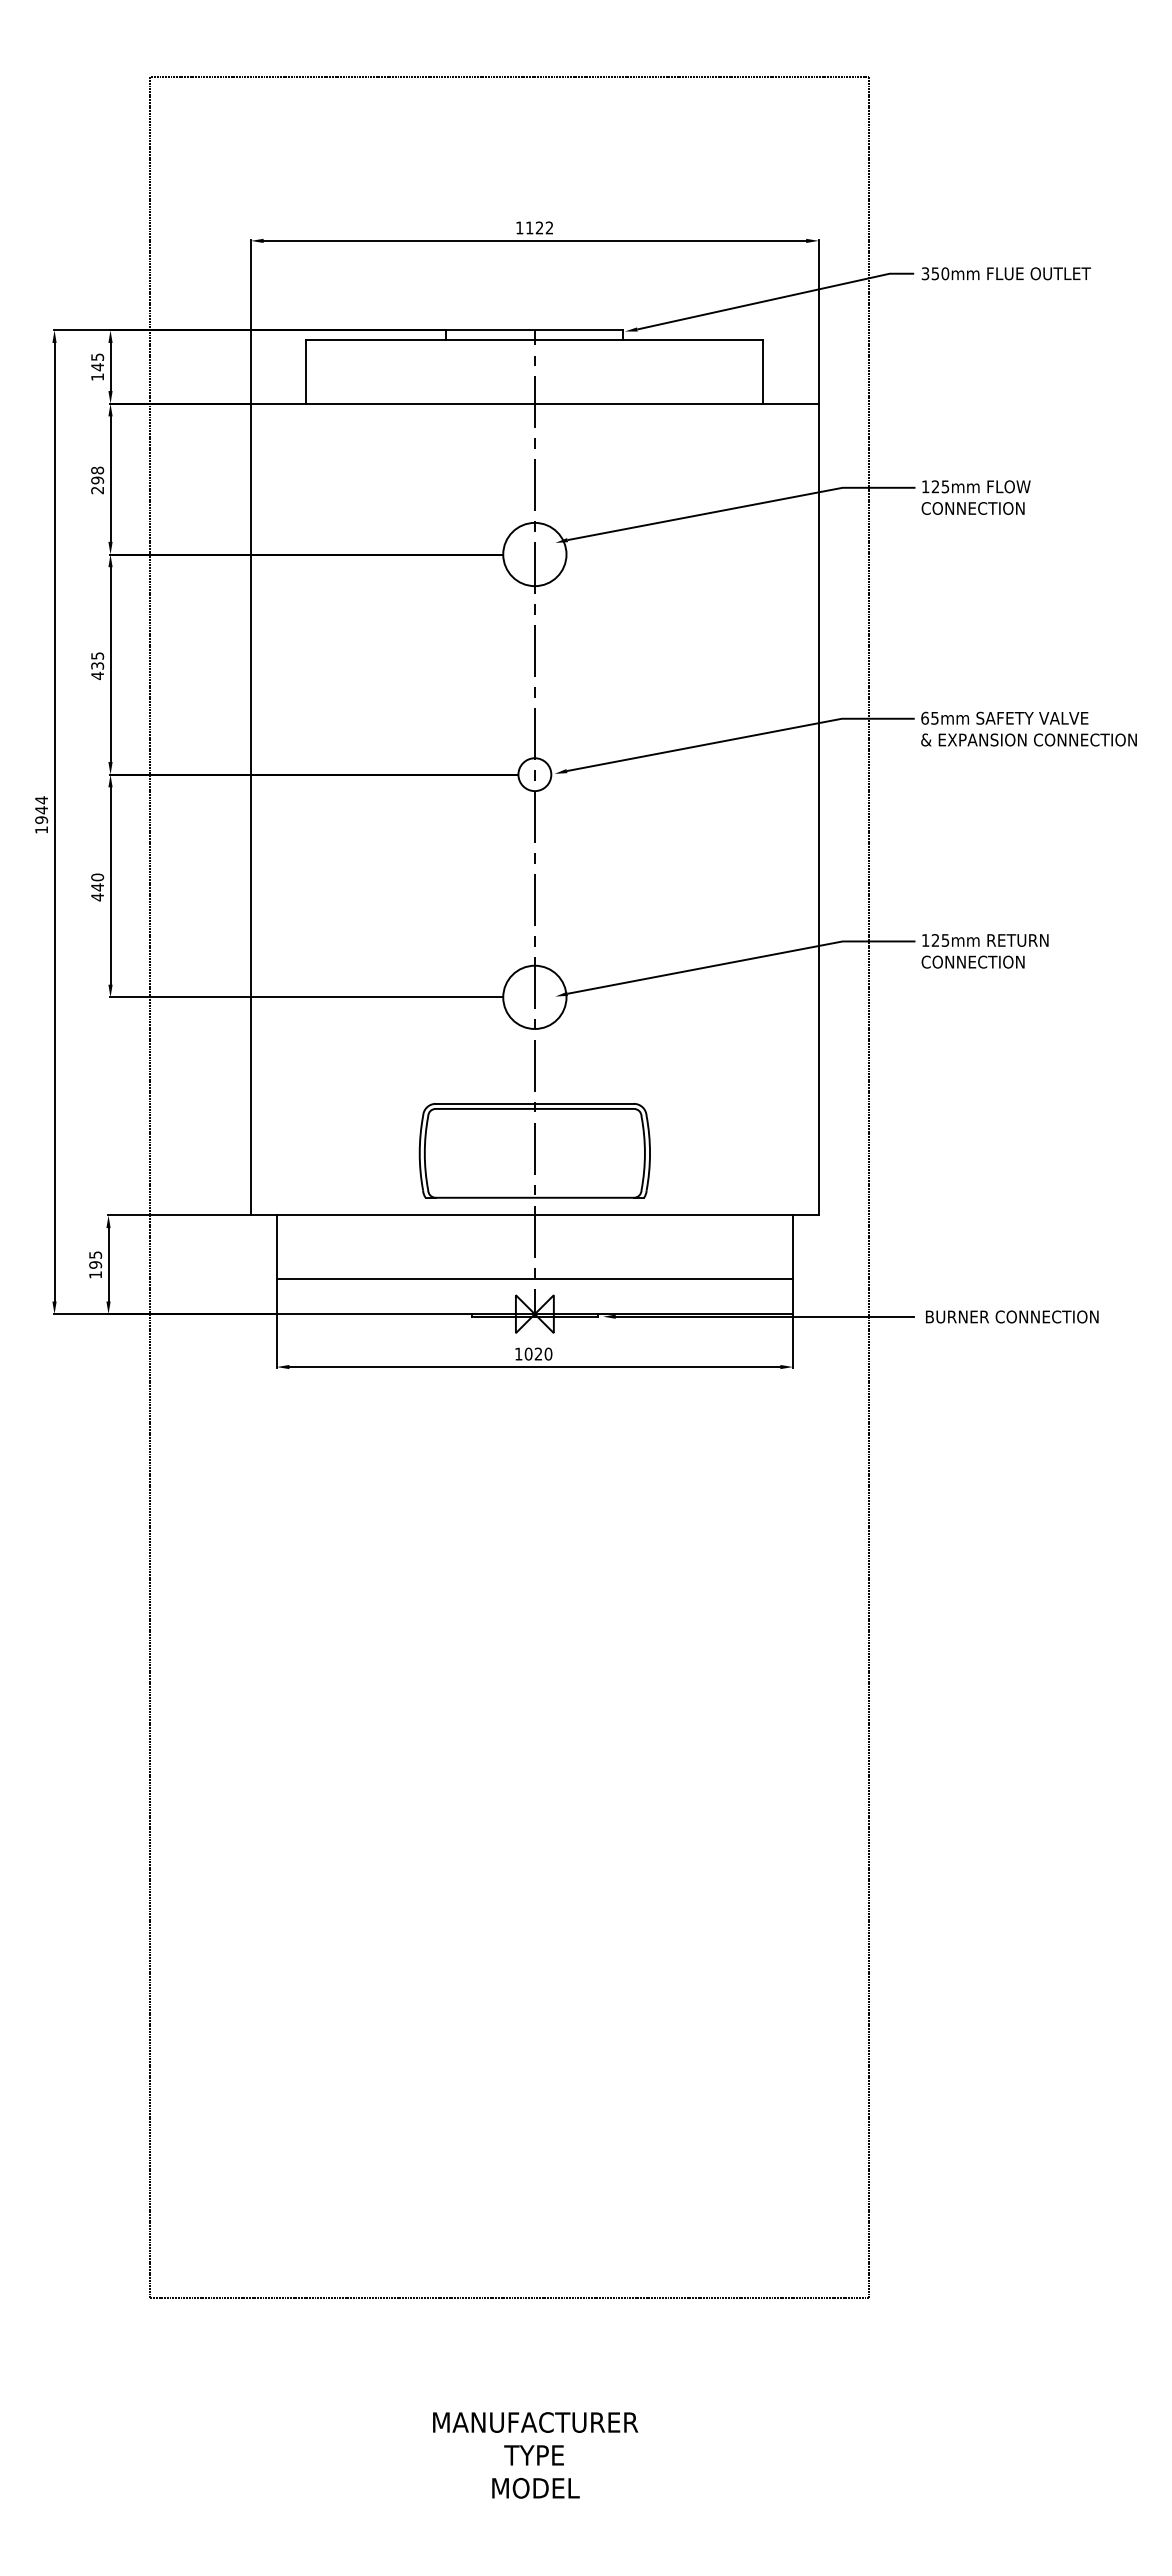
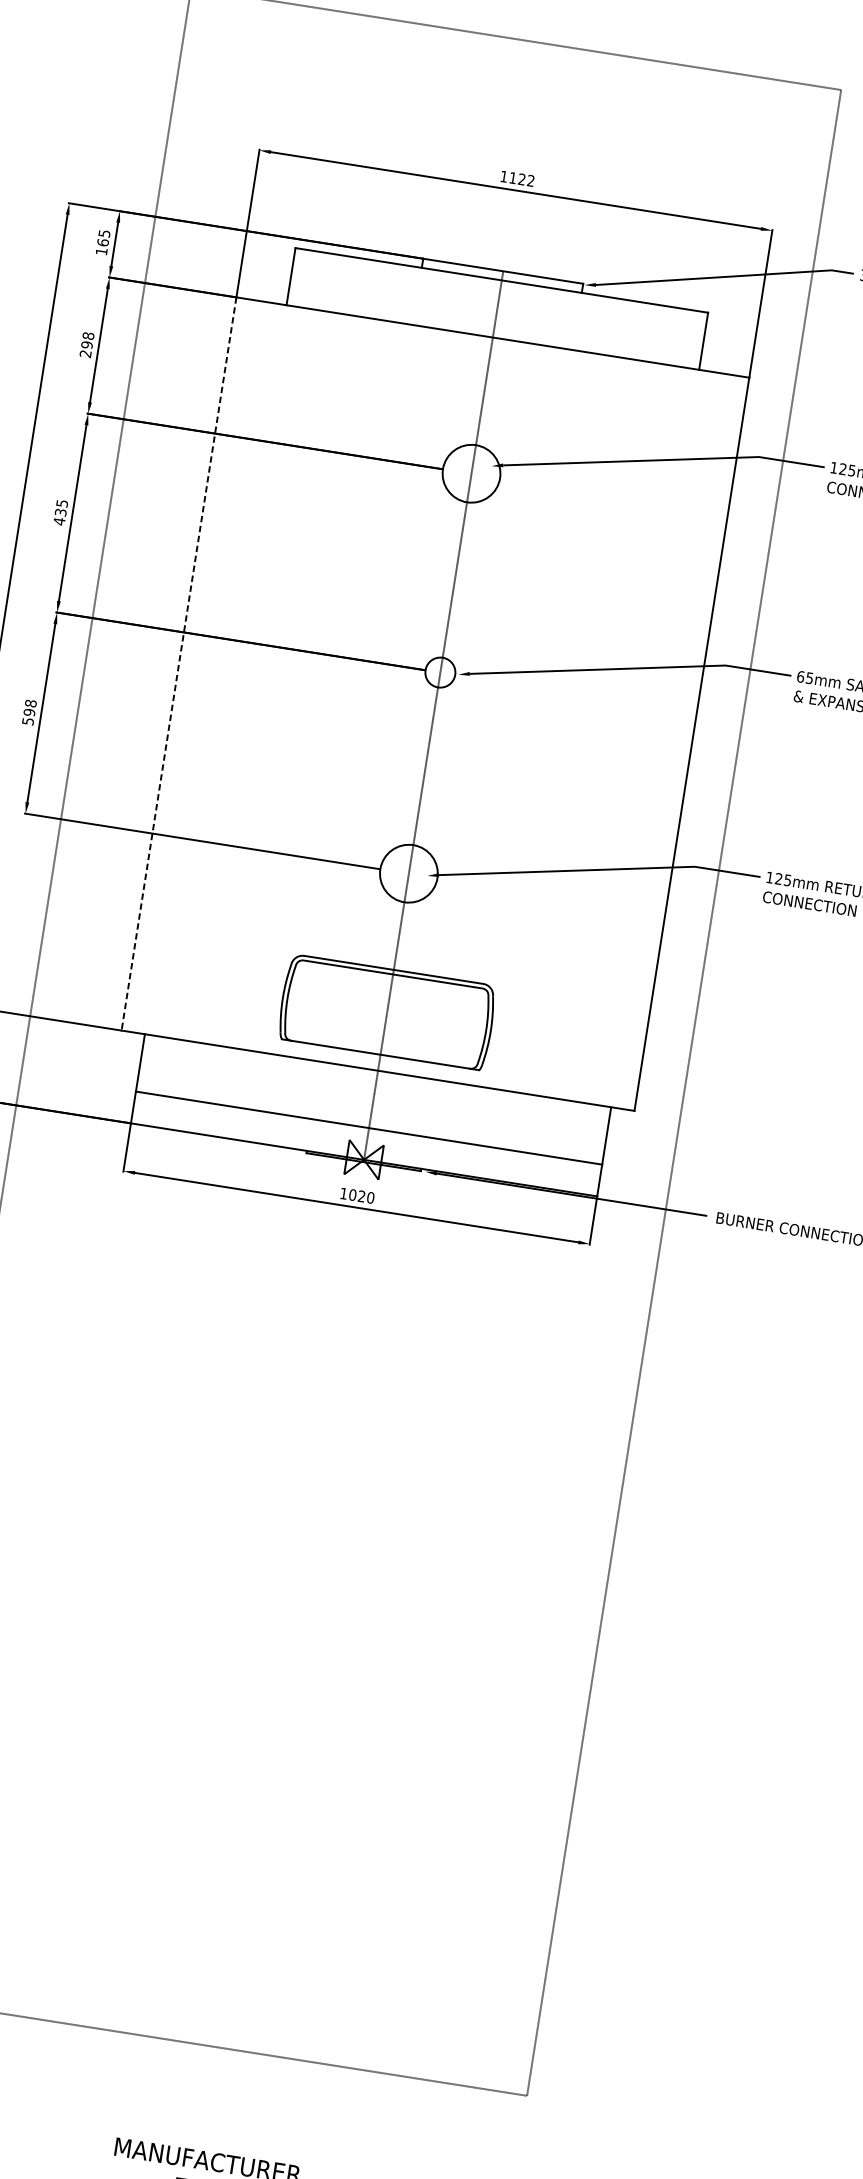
text: (97, 367) -> (102, 242), 145 -> 165
line: (250, 809) -> (178, 663), solid -> dashed
text: (97, 887) -> (29, 712), 440 -> 598

